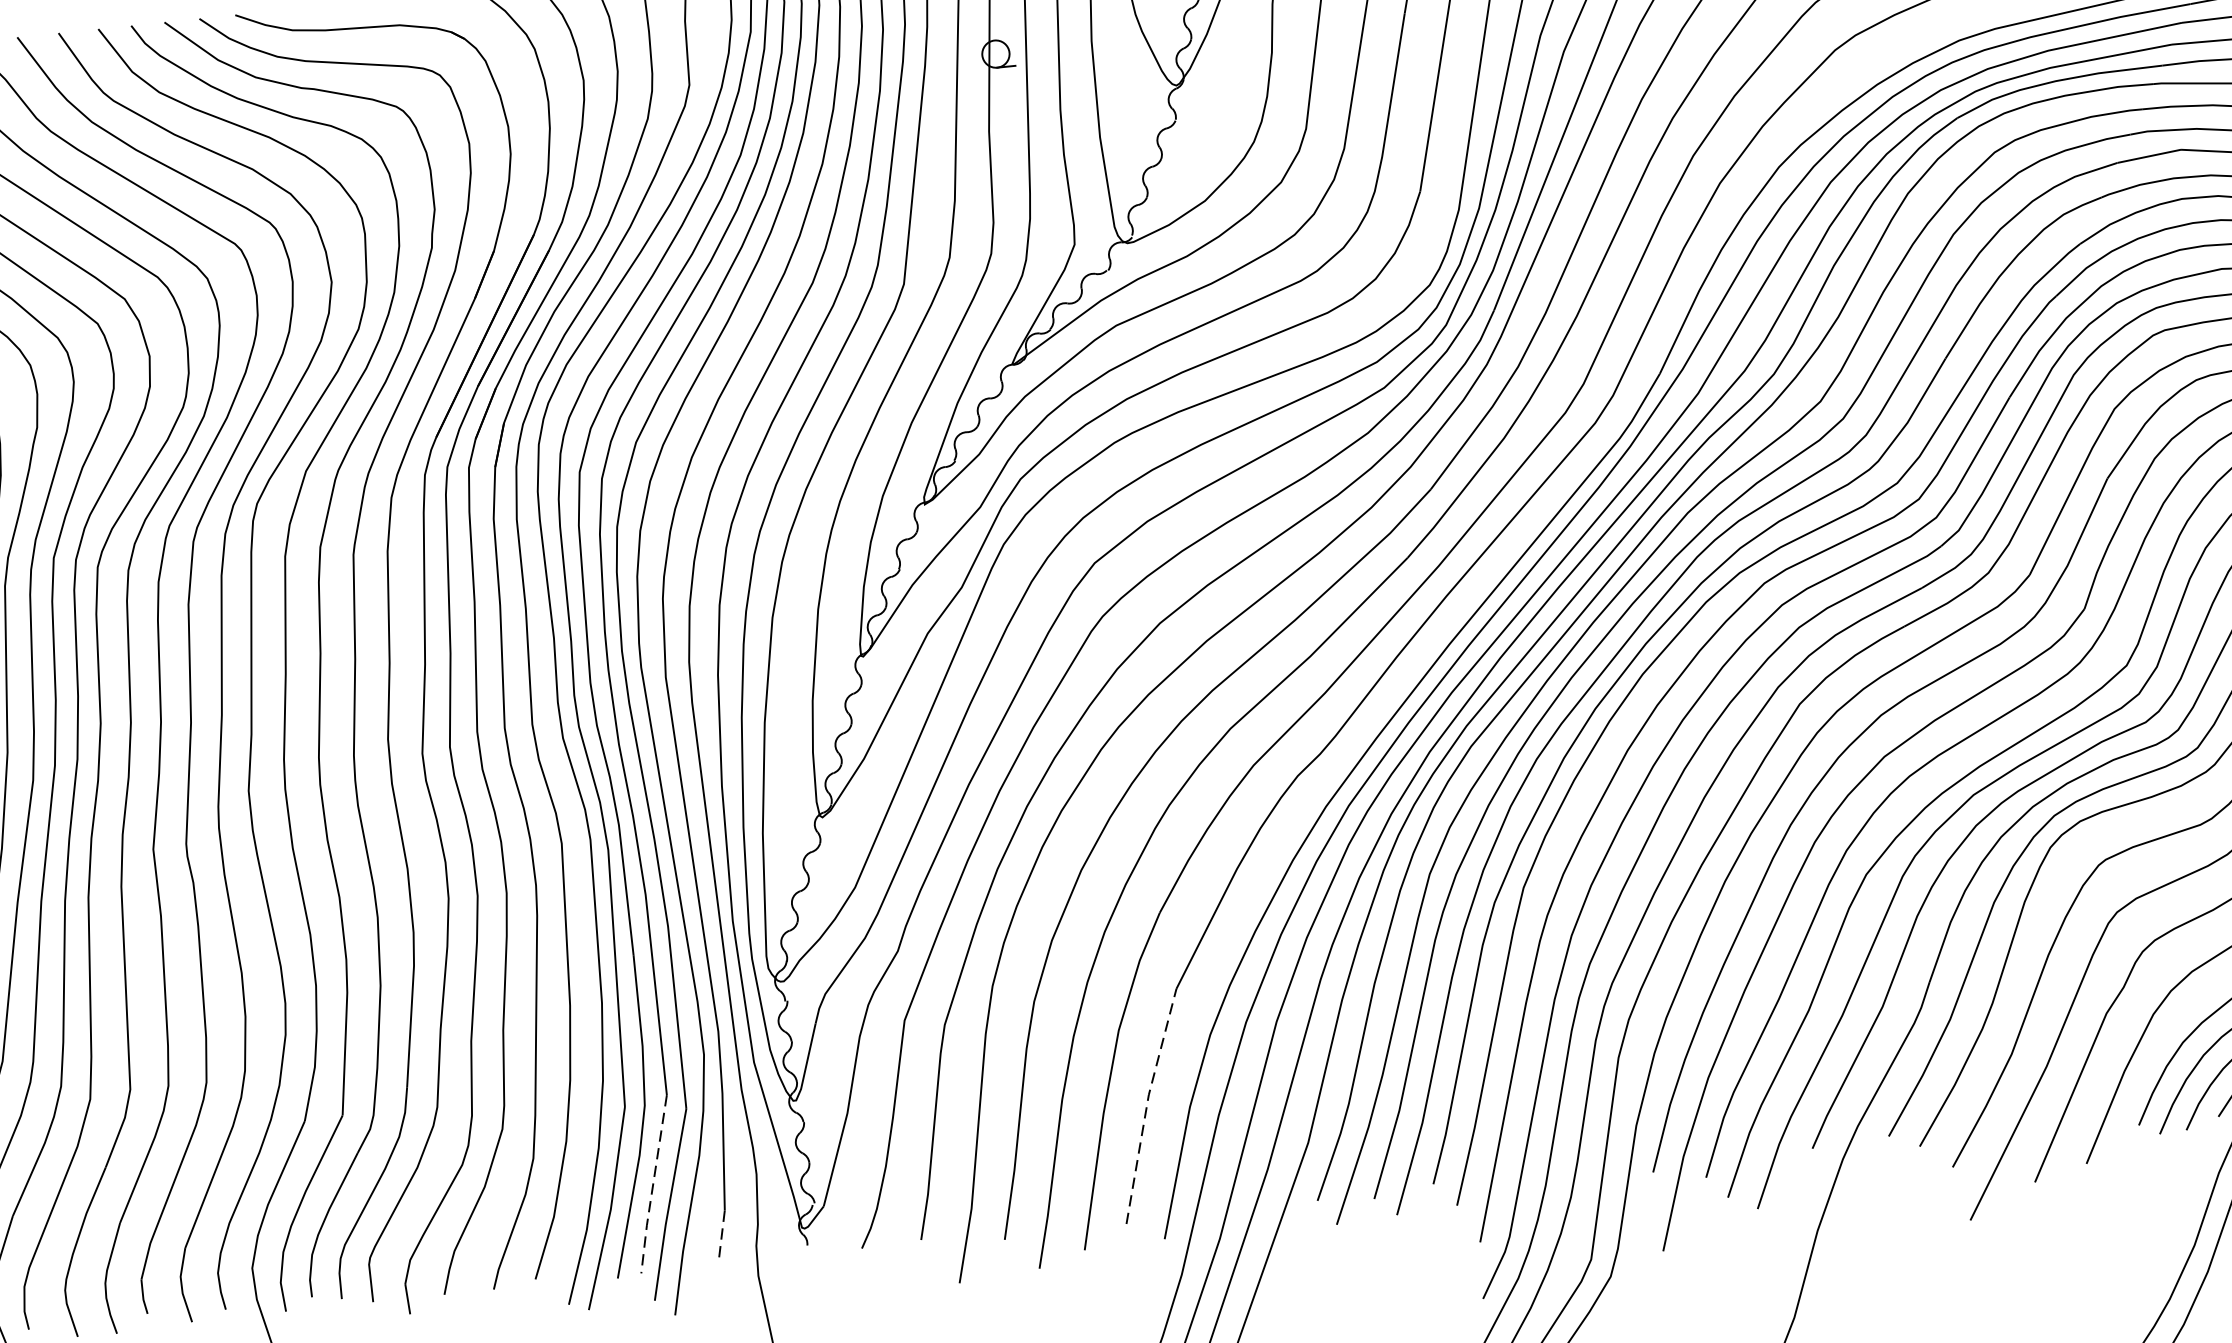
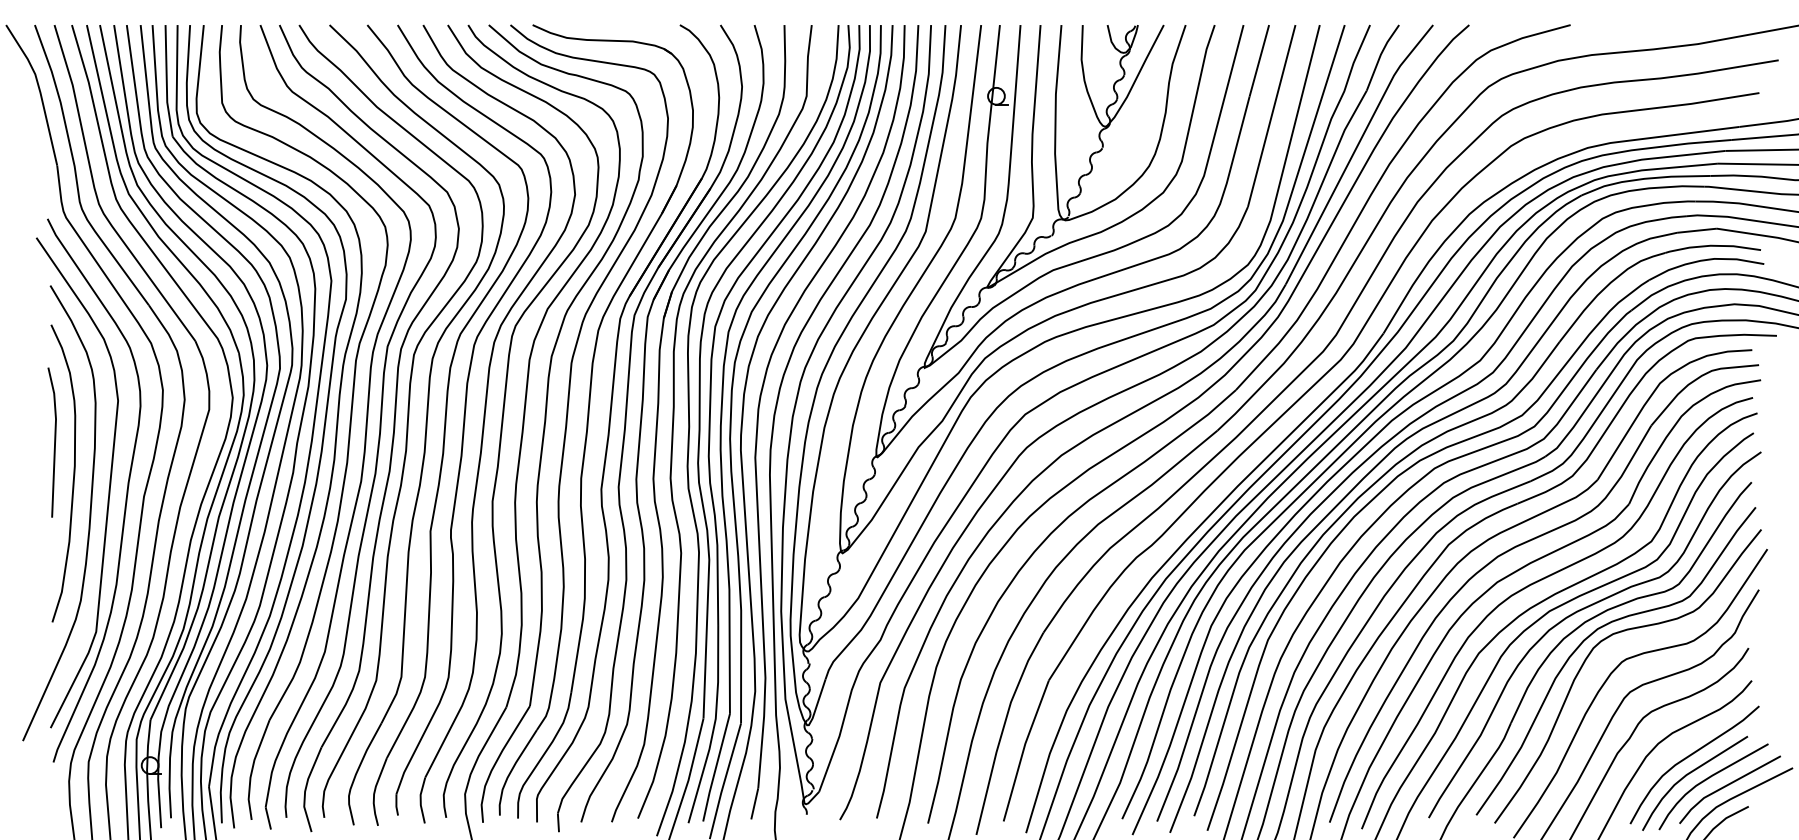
line: (1146, 1104) -> (1023, 749), dashed -> solid
line: (652, 1185) -> (715, 768), dashed -> solid
line: (721, 1235) -> (754, 803), dashed -> solid

